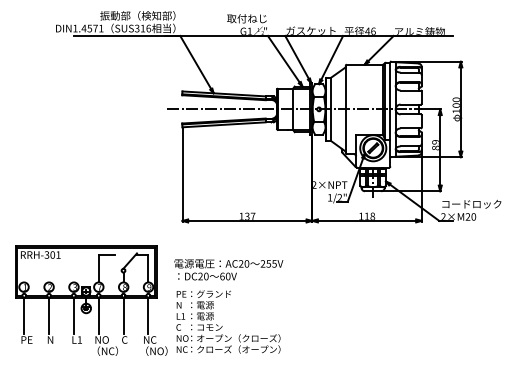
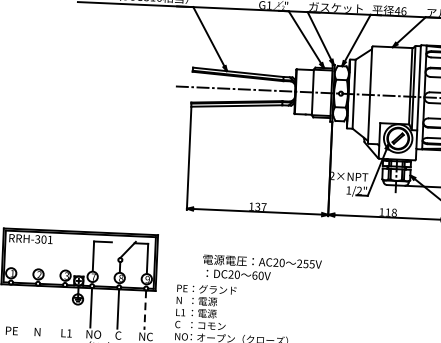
text: (228, 269) -> (261, 268), moved
line: (24, 315) -> (10, 304), removed
line: (49, 315) -> (37, 305), removed
line: (73, 315) -> (63, 306), removed
line: (148, 316) -> (145, 311), solid -> dashed

